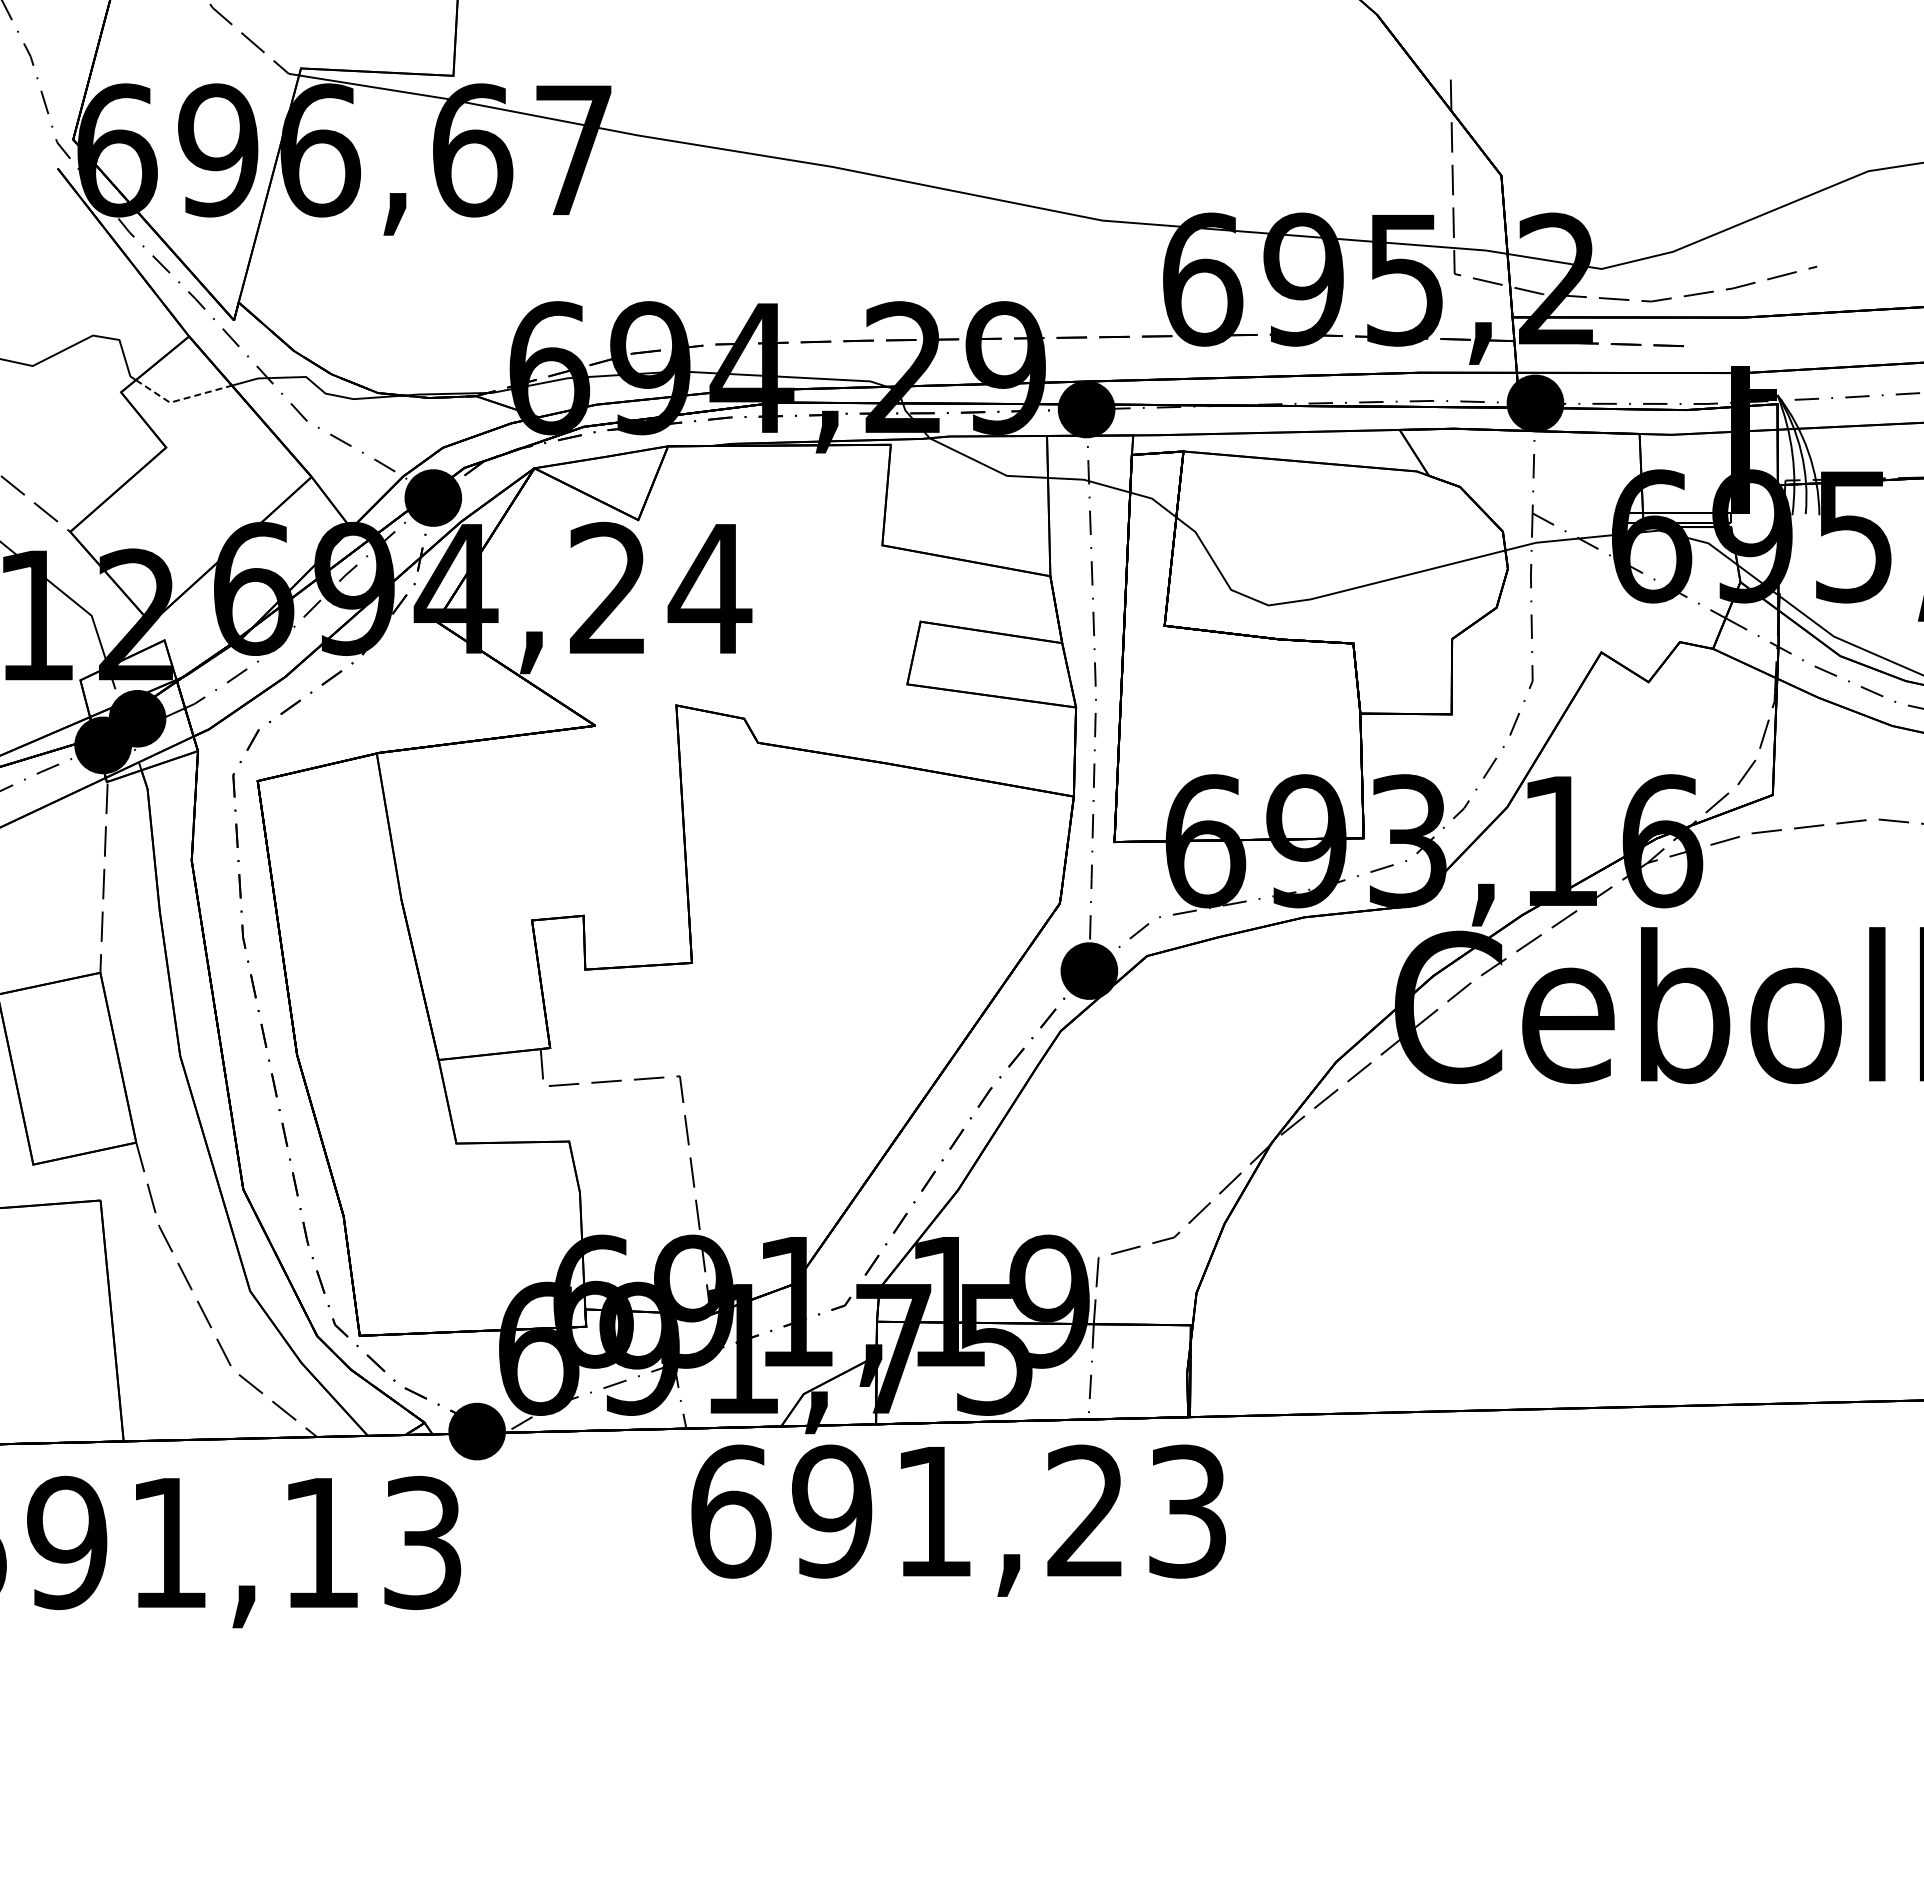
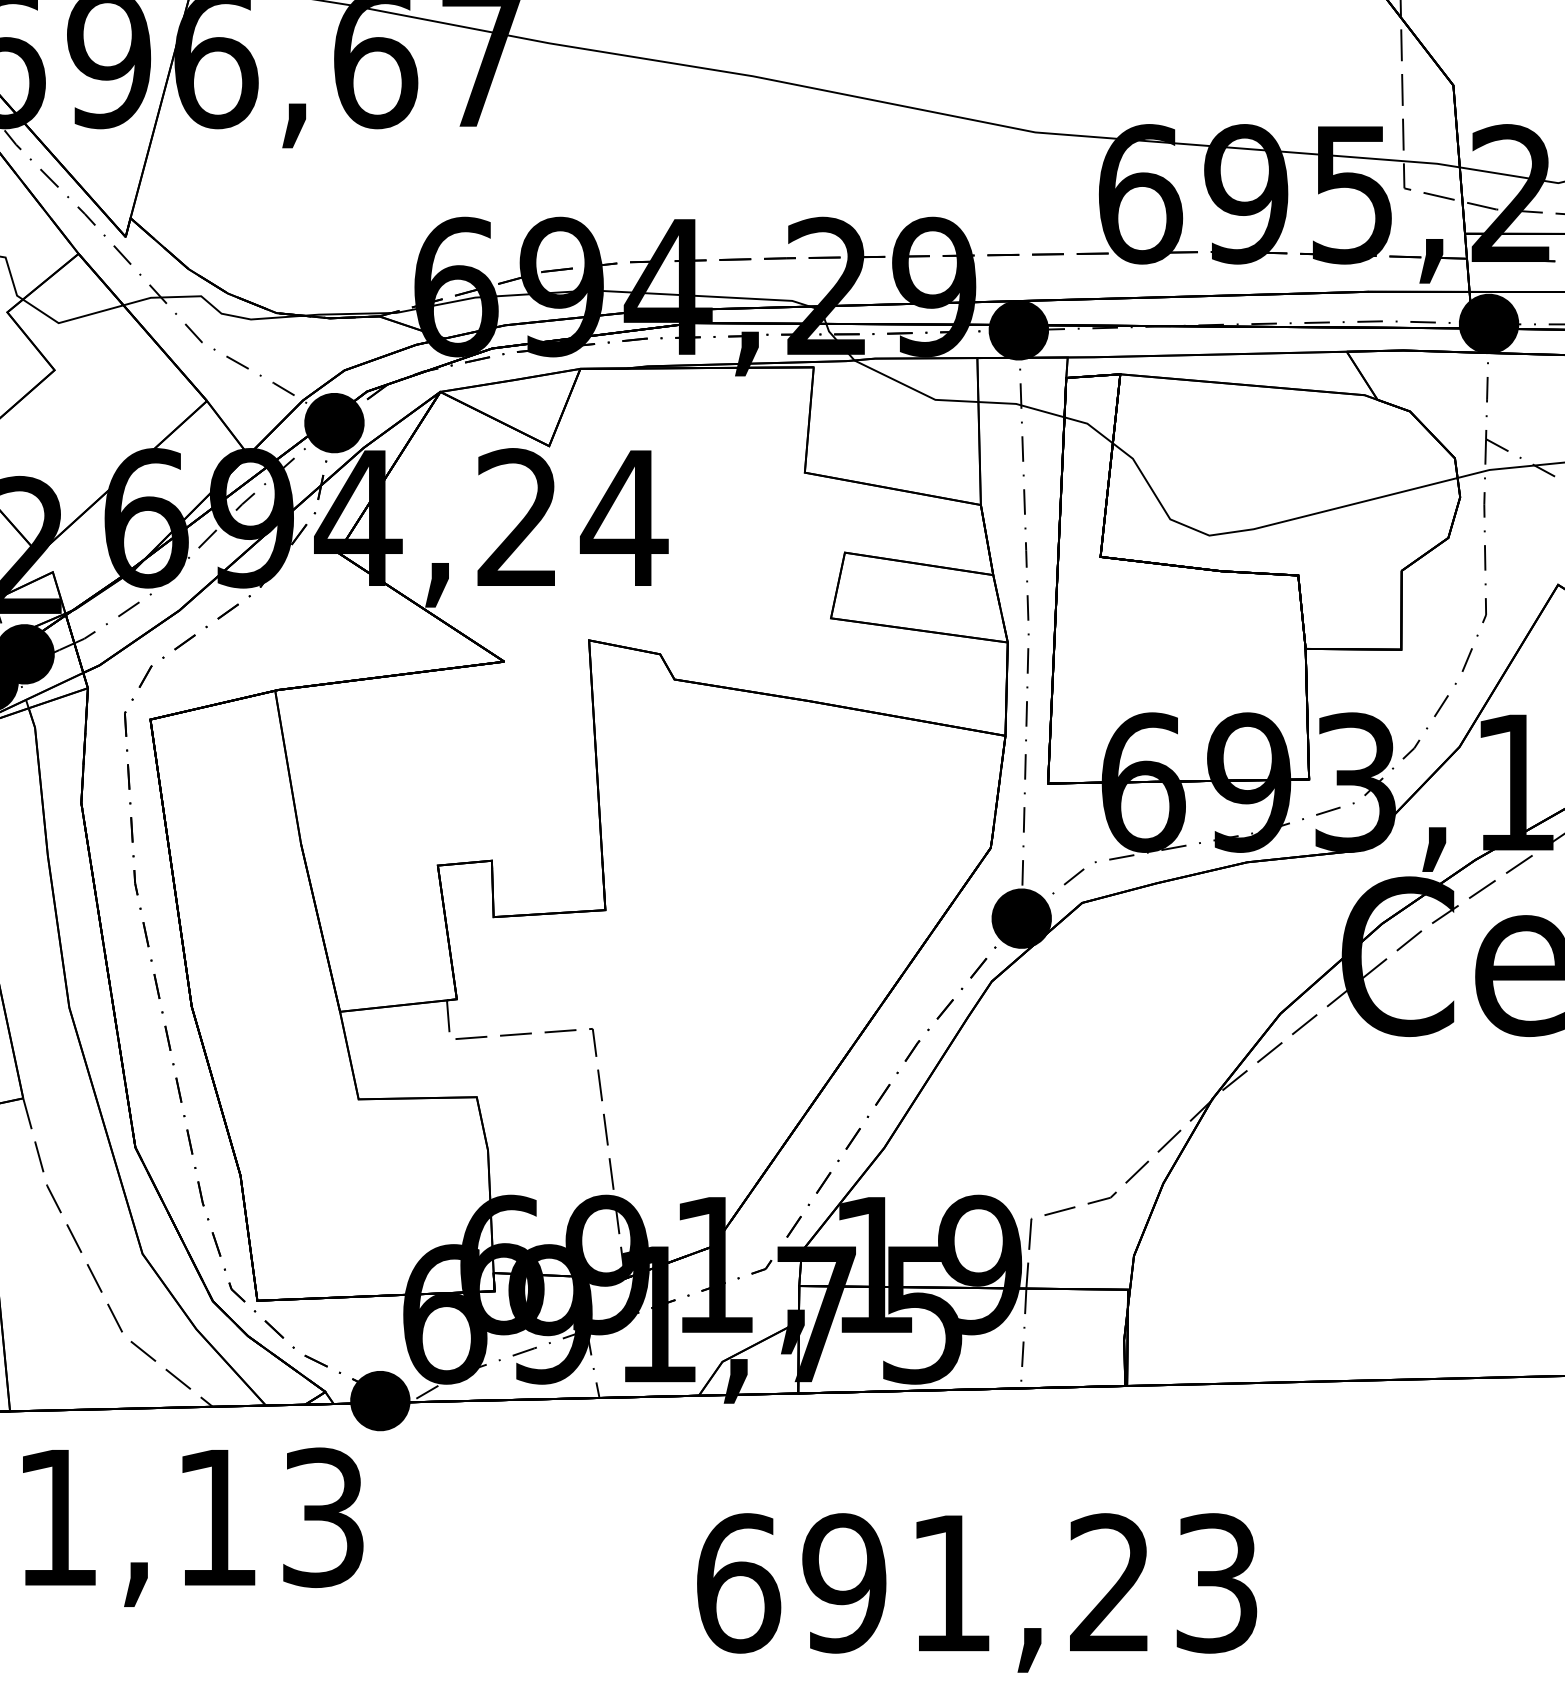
line: (181, 399) -> (70, 319), dashed -> solid
text: (958, 1520) -> (976, 1592), moved

